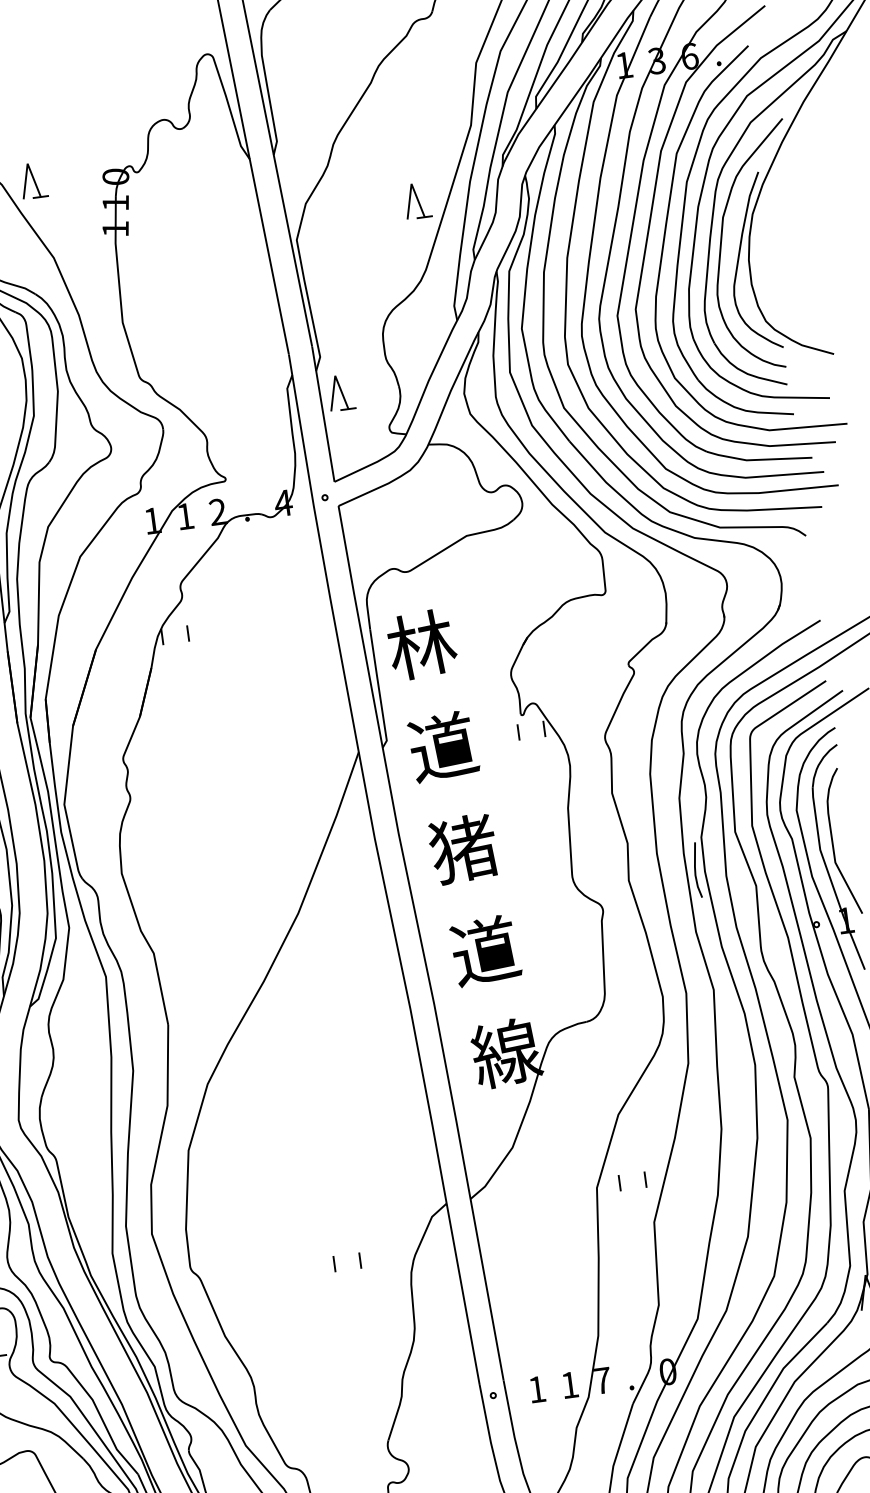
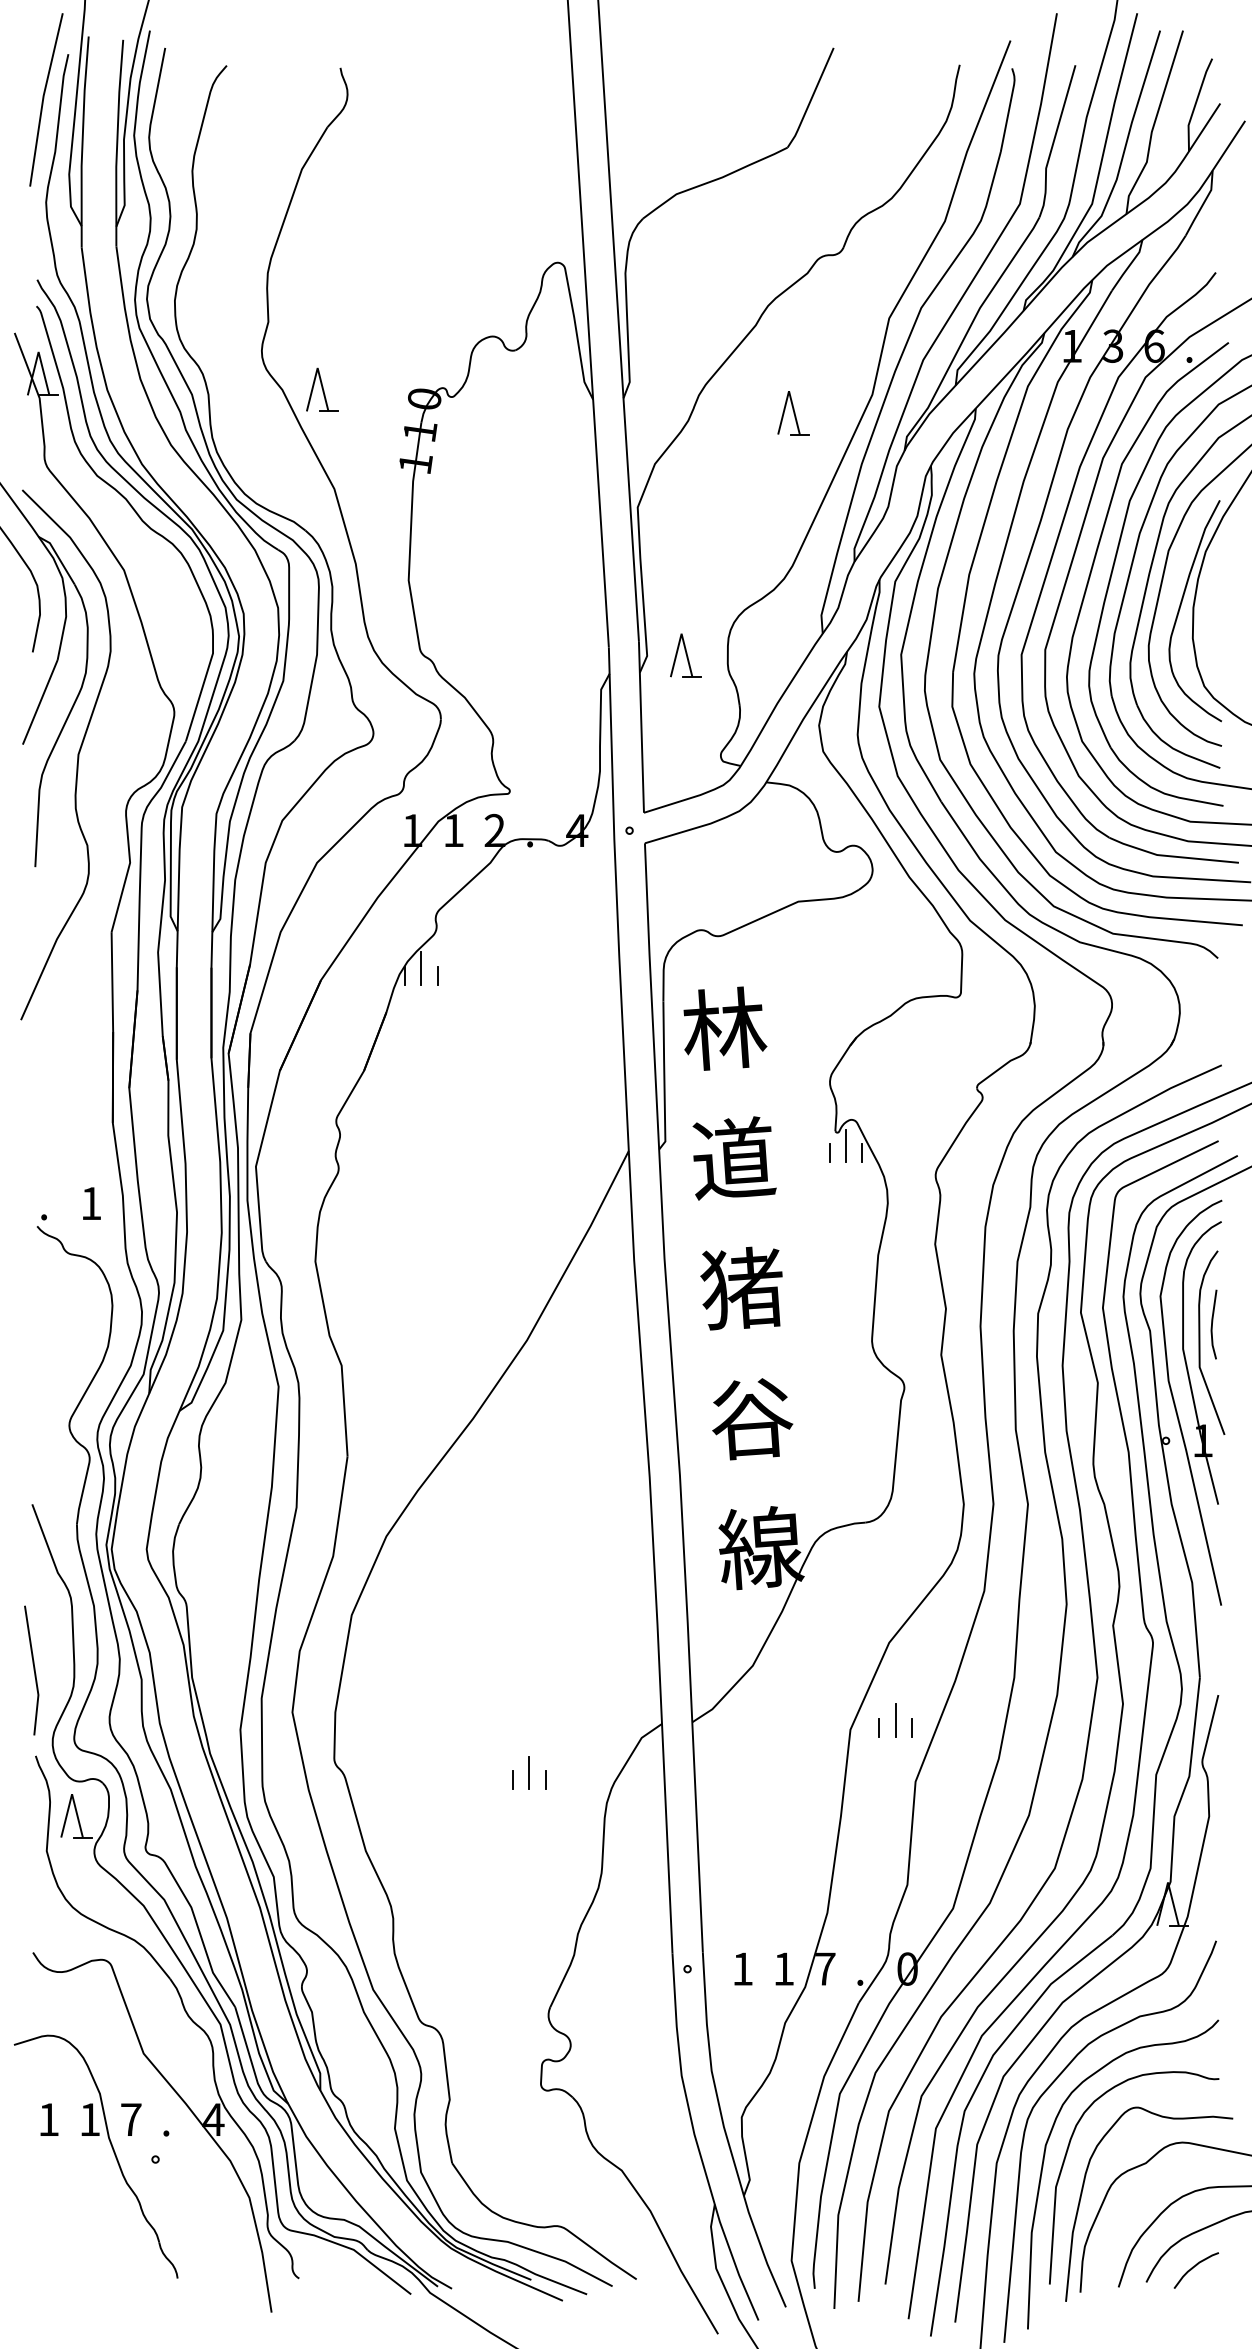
part: (417, 201) -> (793, 413), moved
part: (340, 392) -> (685, 655), moved
line: (174, 629) -> (421, 968), added
line: (530, 724) -> (845, 1145), added
line: (695, 870) -> (1212, 1324), moved
text: (485, 950) -> (752, 1417), 道 -> 谷
line: (631, 1175) -> (895, 1720), added
line: (346, 1256) -> (529, 1772), added

